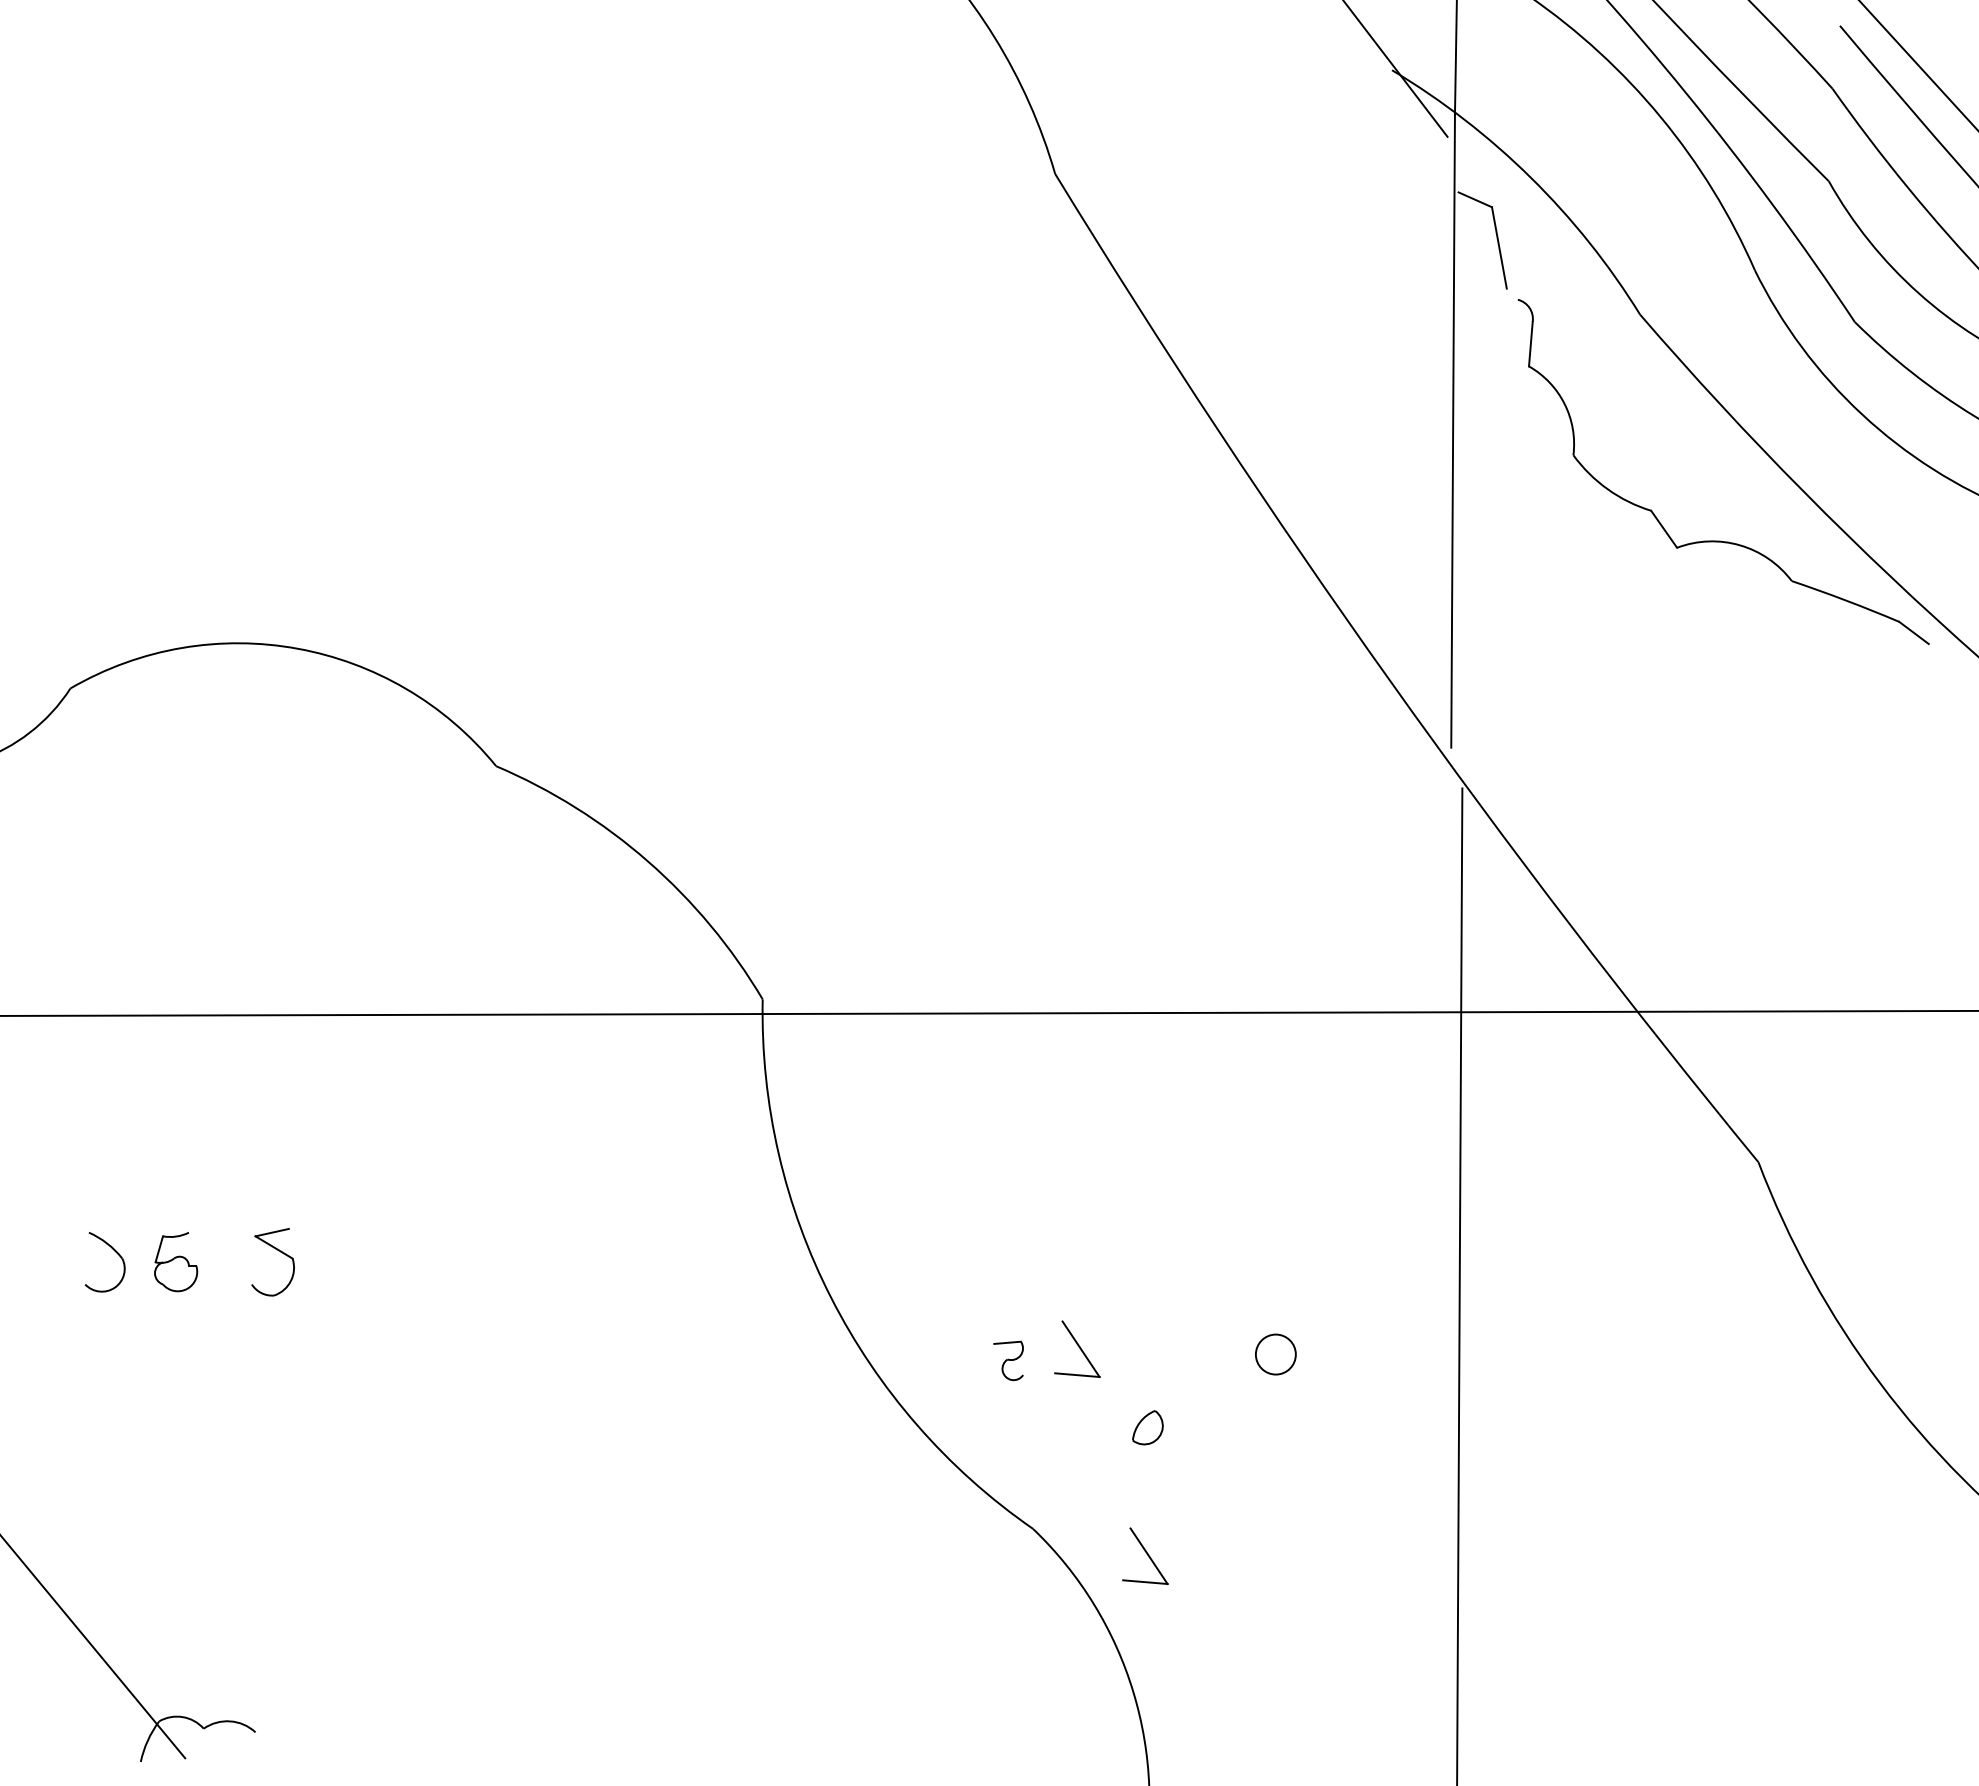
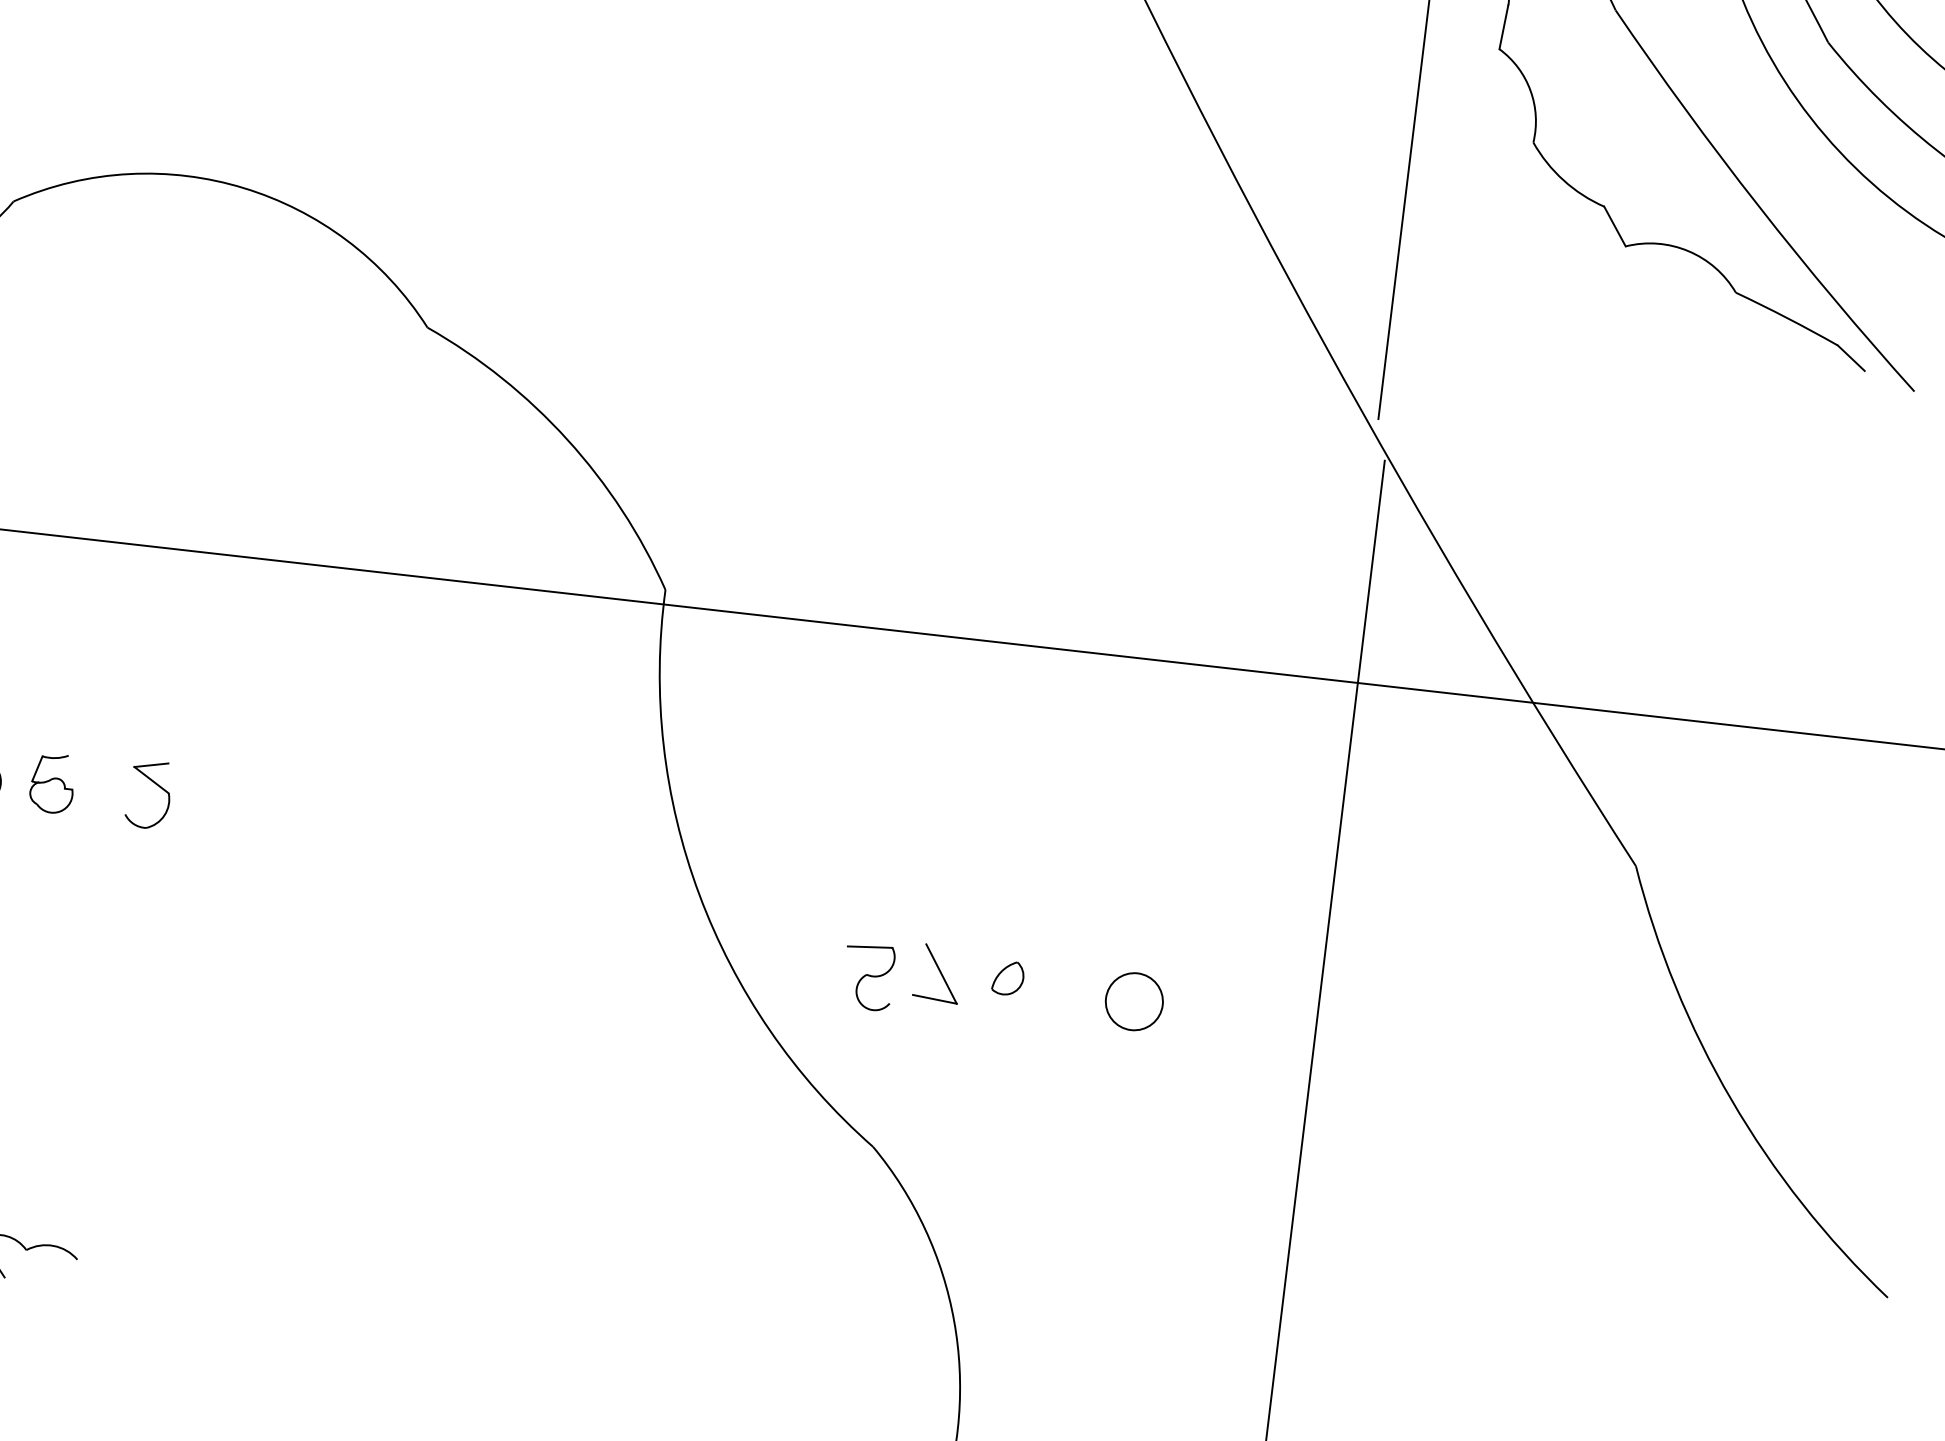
circle: (1275, 1354) -> (1134, 1001), size x1.43
part: (1008, 1360) -> (868, 976), size x1.67
part: (1147, 1427) -> (1007, 977), moved
part: (1145, 1556) -> (981, 1187), removed

